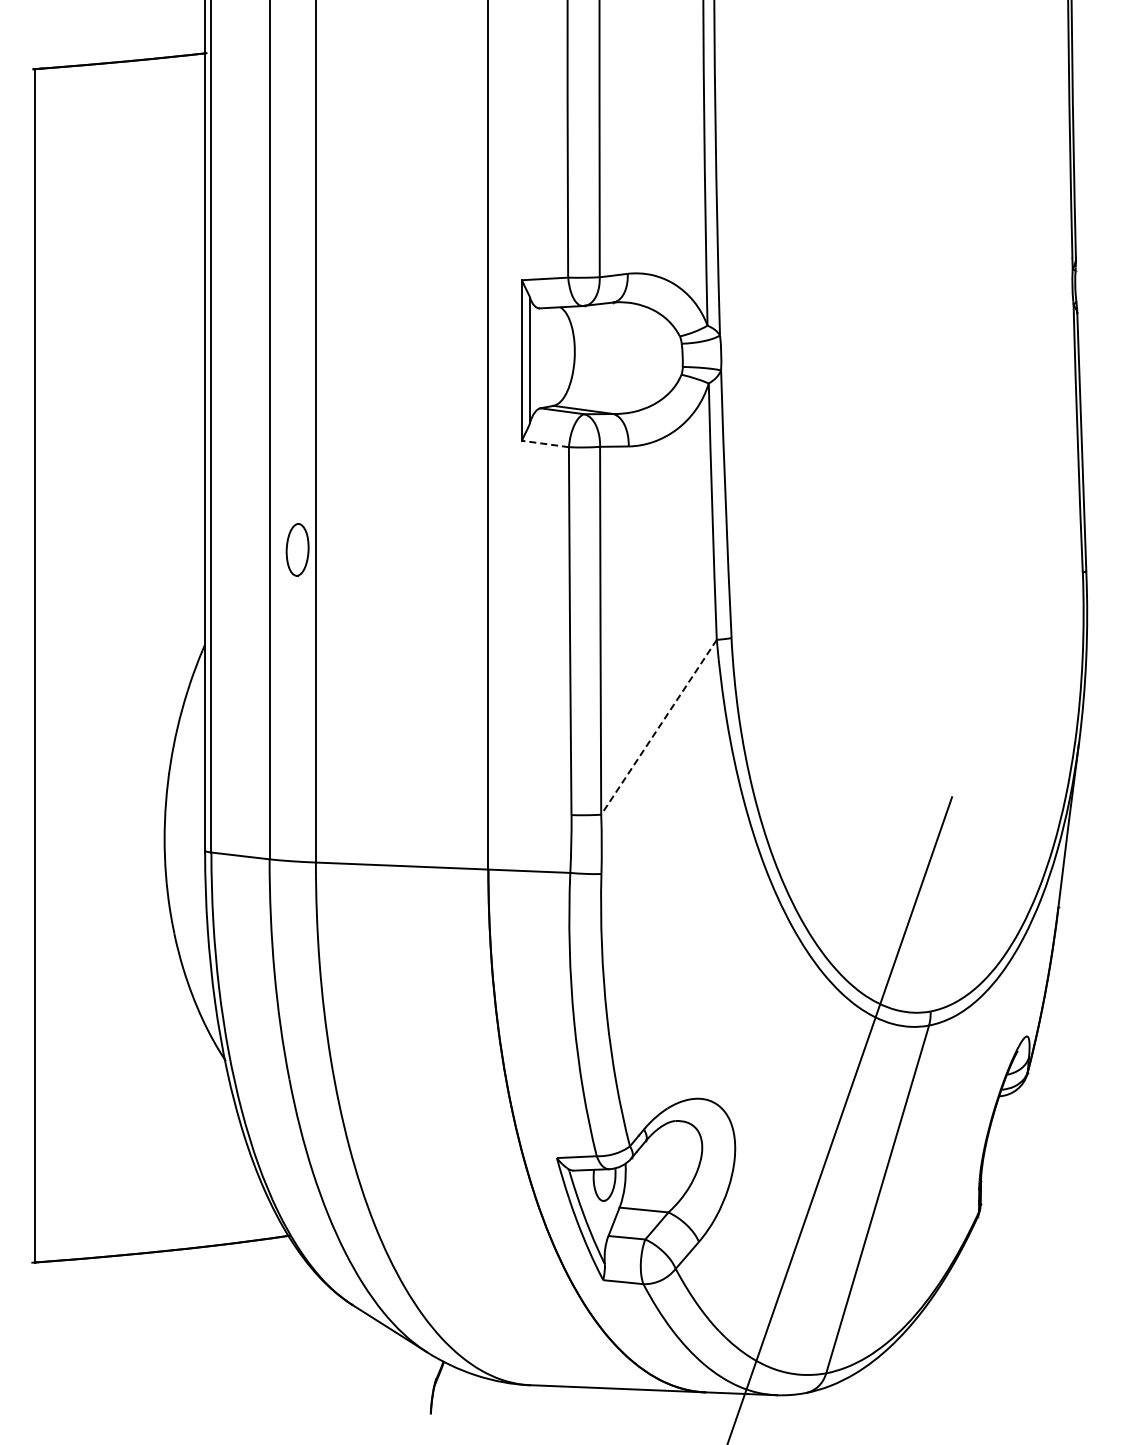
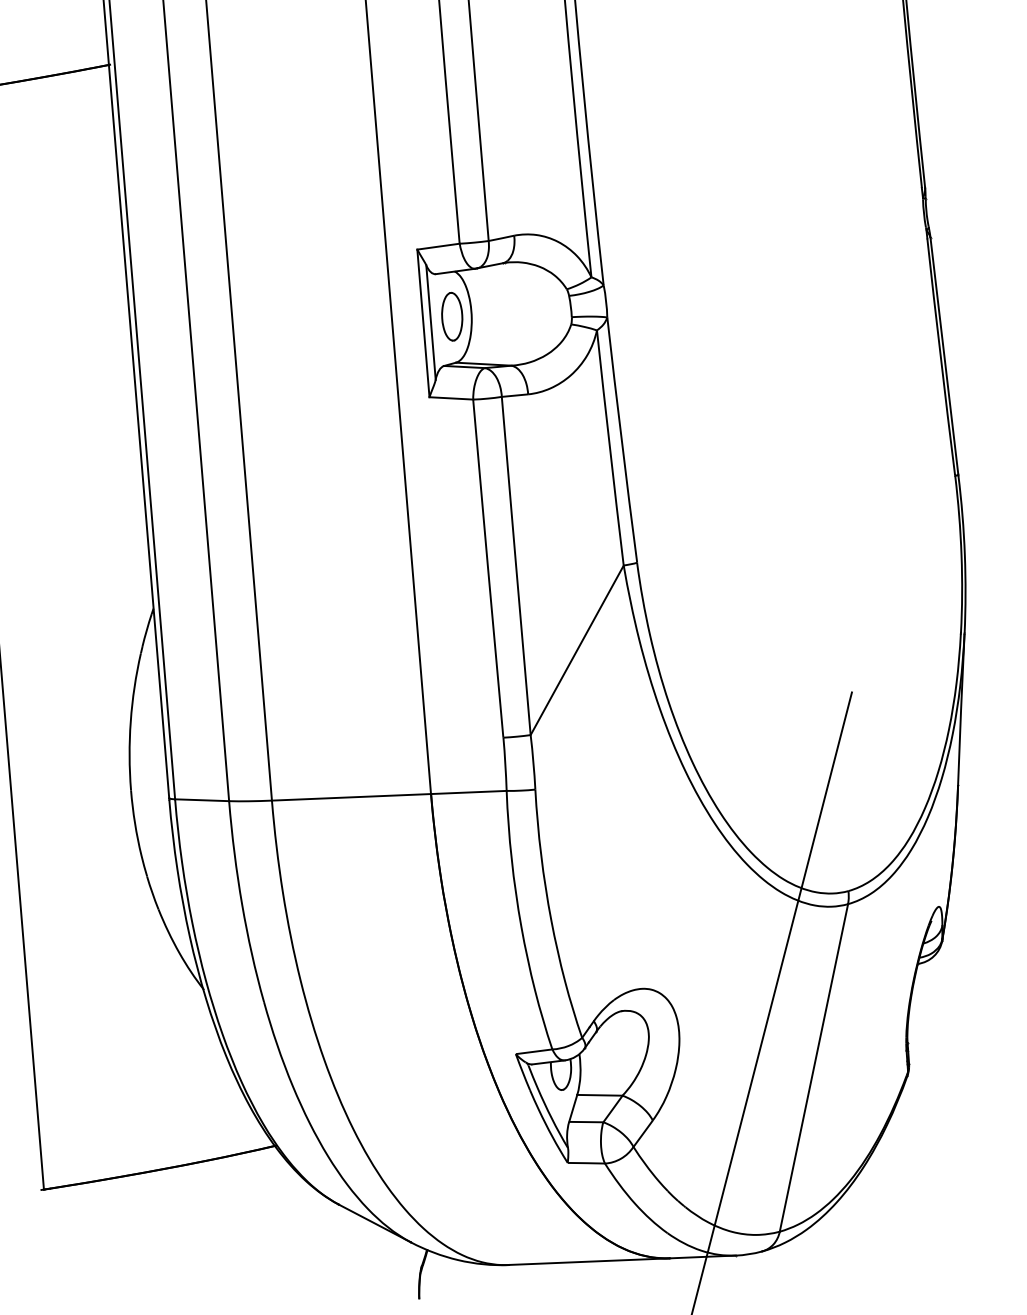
line: (545, 444) -> (451, 398), dashed -> solid
part: (297, 549) -> (452, 316), moved
line: (659, 727) -> (577, 650), dashed -> solid

